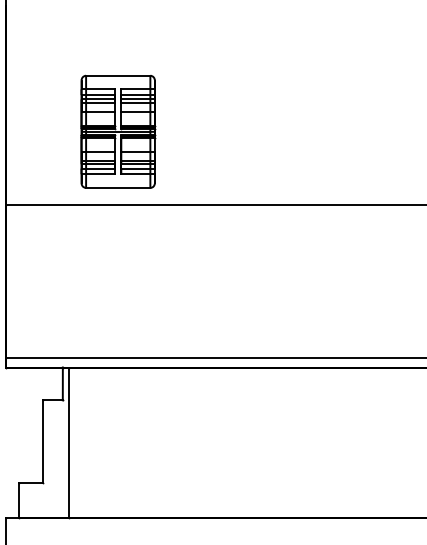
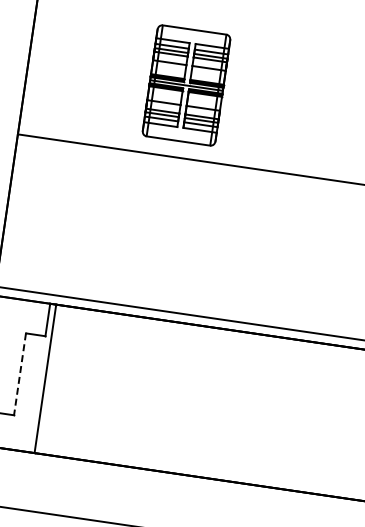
part: (118, 131) -> (186, 85), moved
line: (43, 442) -> (20, 375), solid -> dashed

